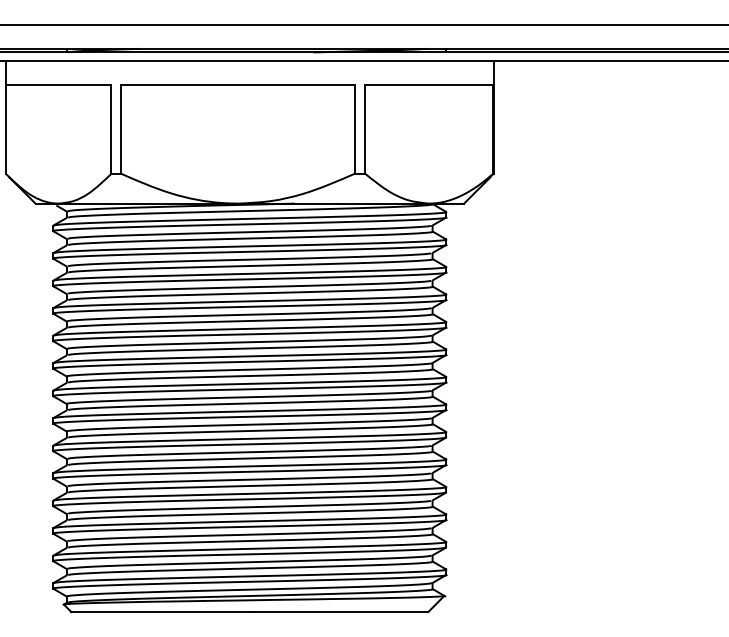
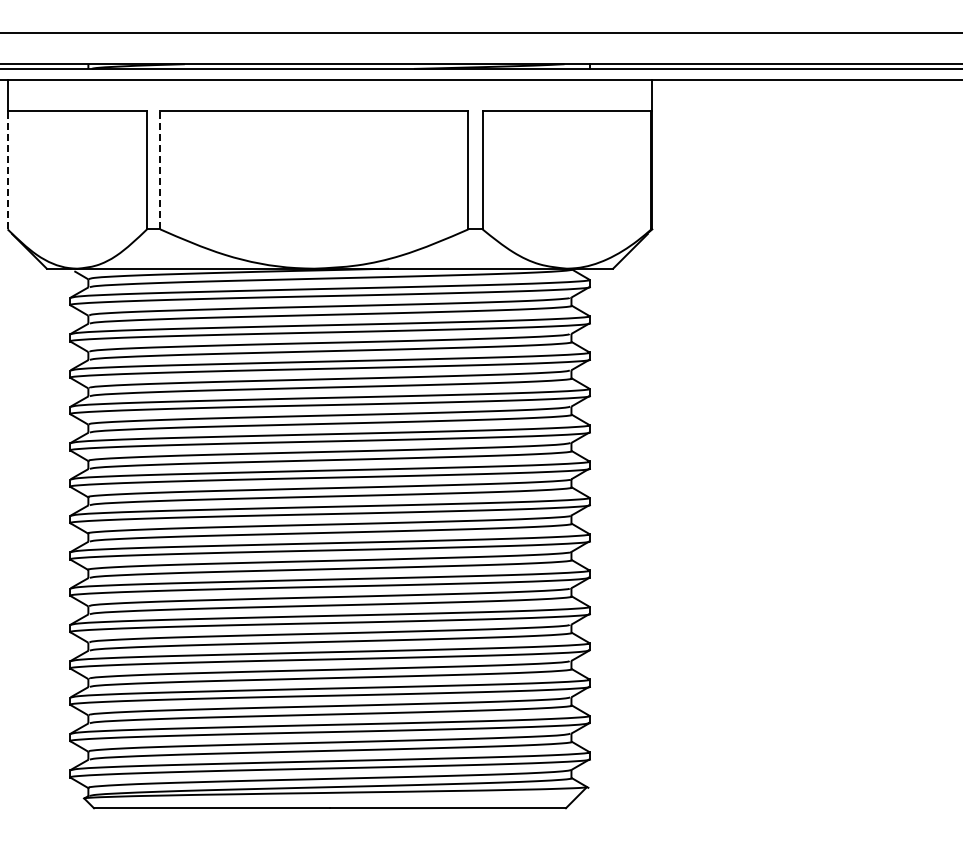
line: (5, 129) -> (7, 170), solid -> dashed
line: (121, 129) -> (160, 170), solid -> dashed

